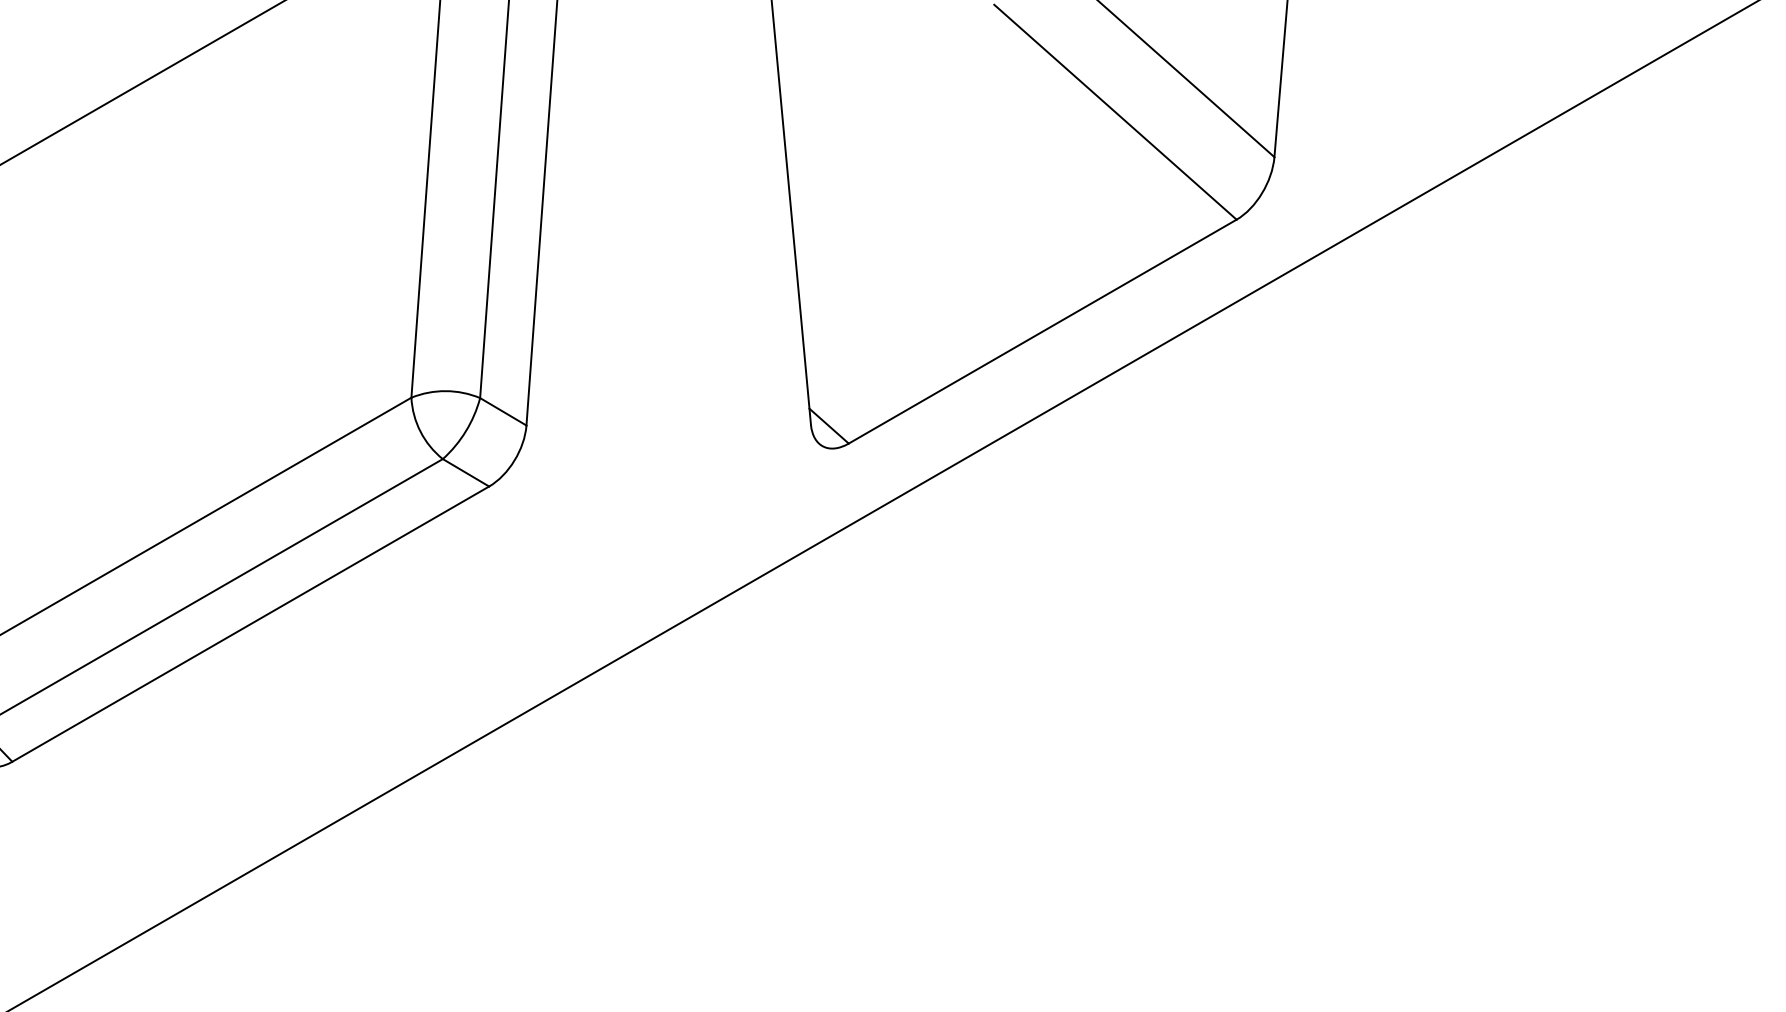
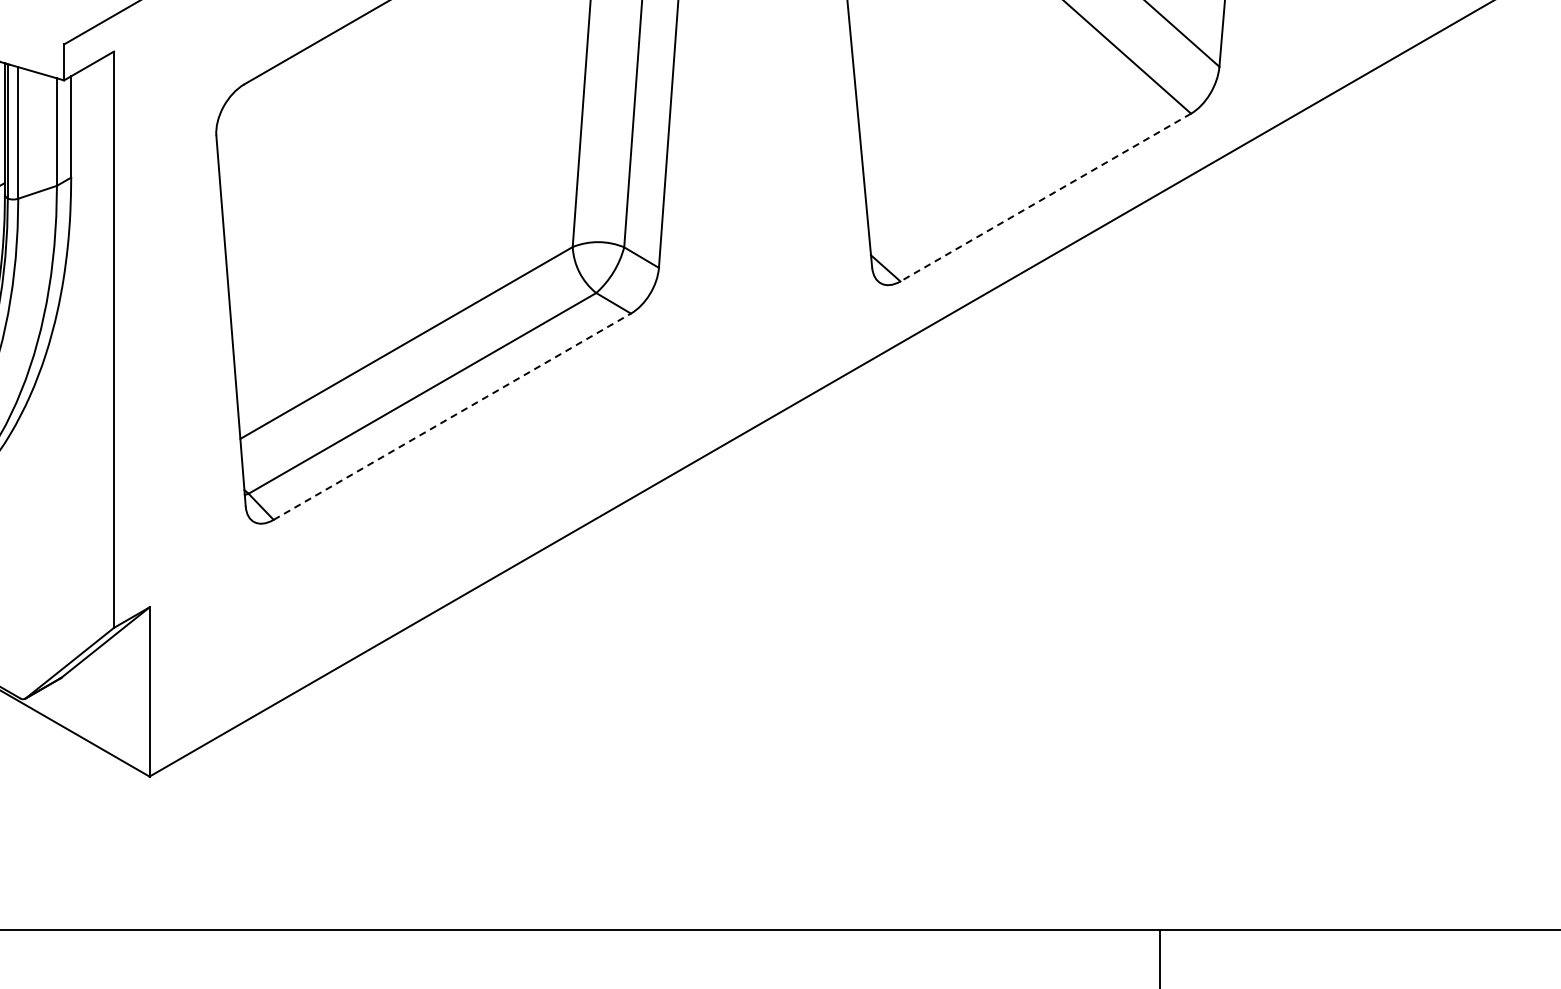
line: (1042, 331) -> (1045, 197), solid -> dashed
line: (250, 623) -> (452, 416), solid -> dashed

